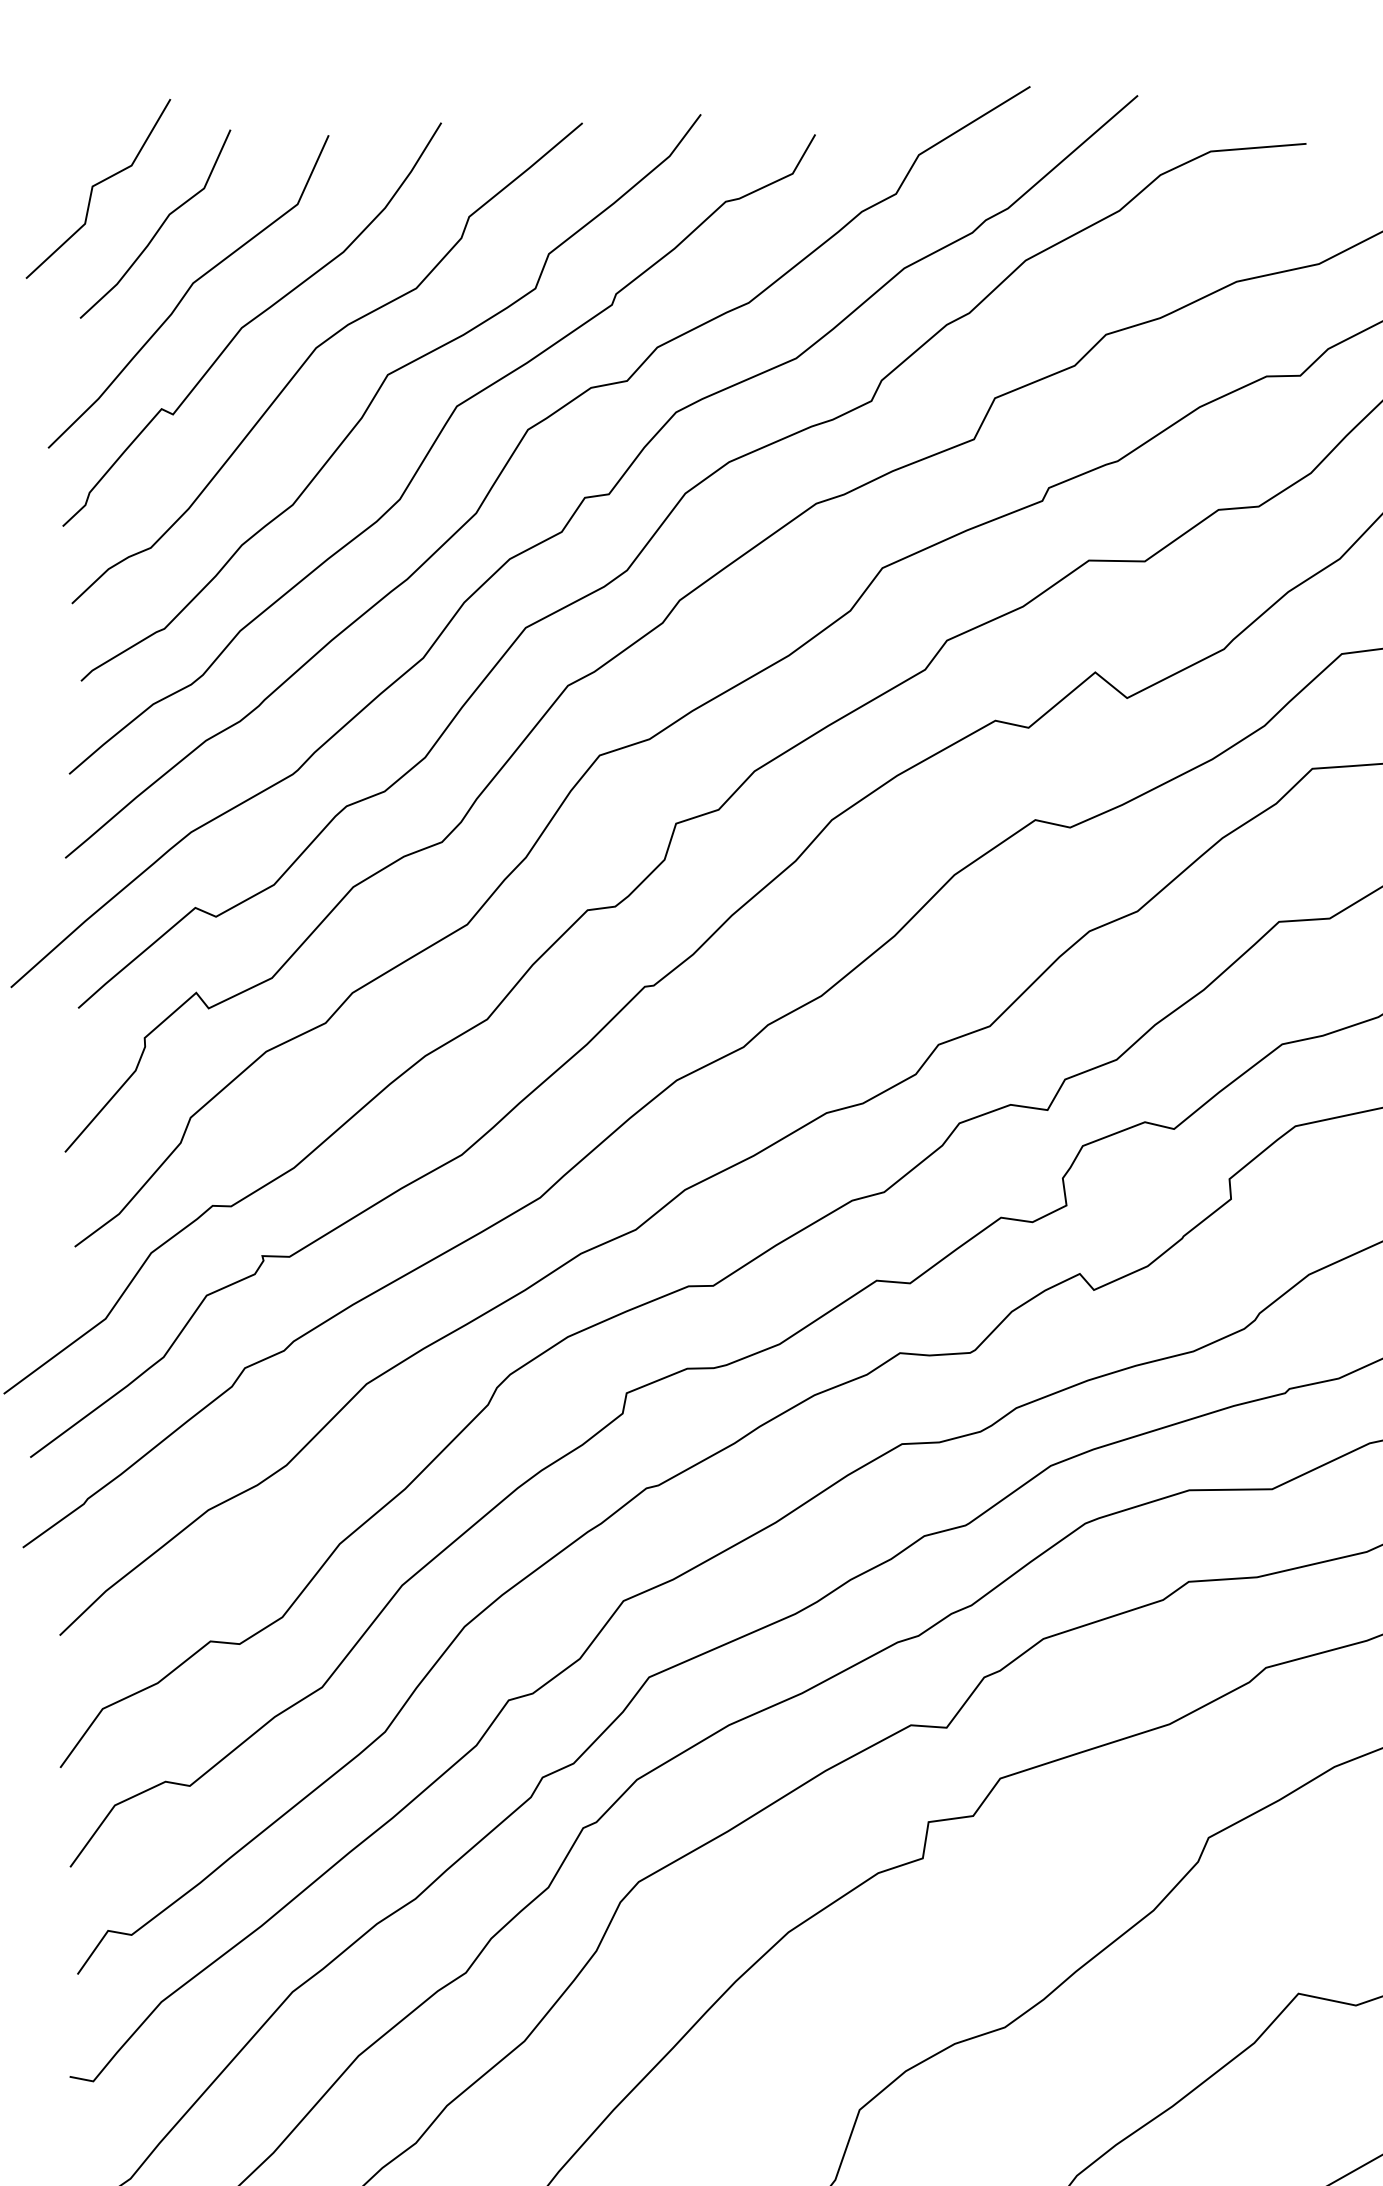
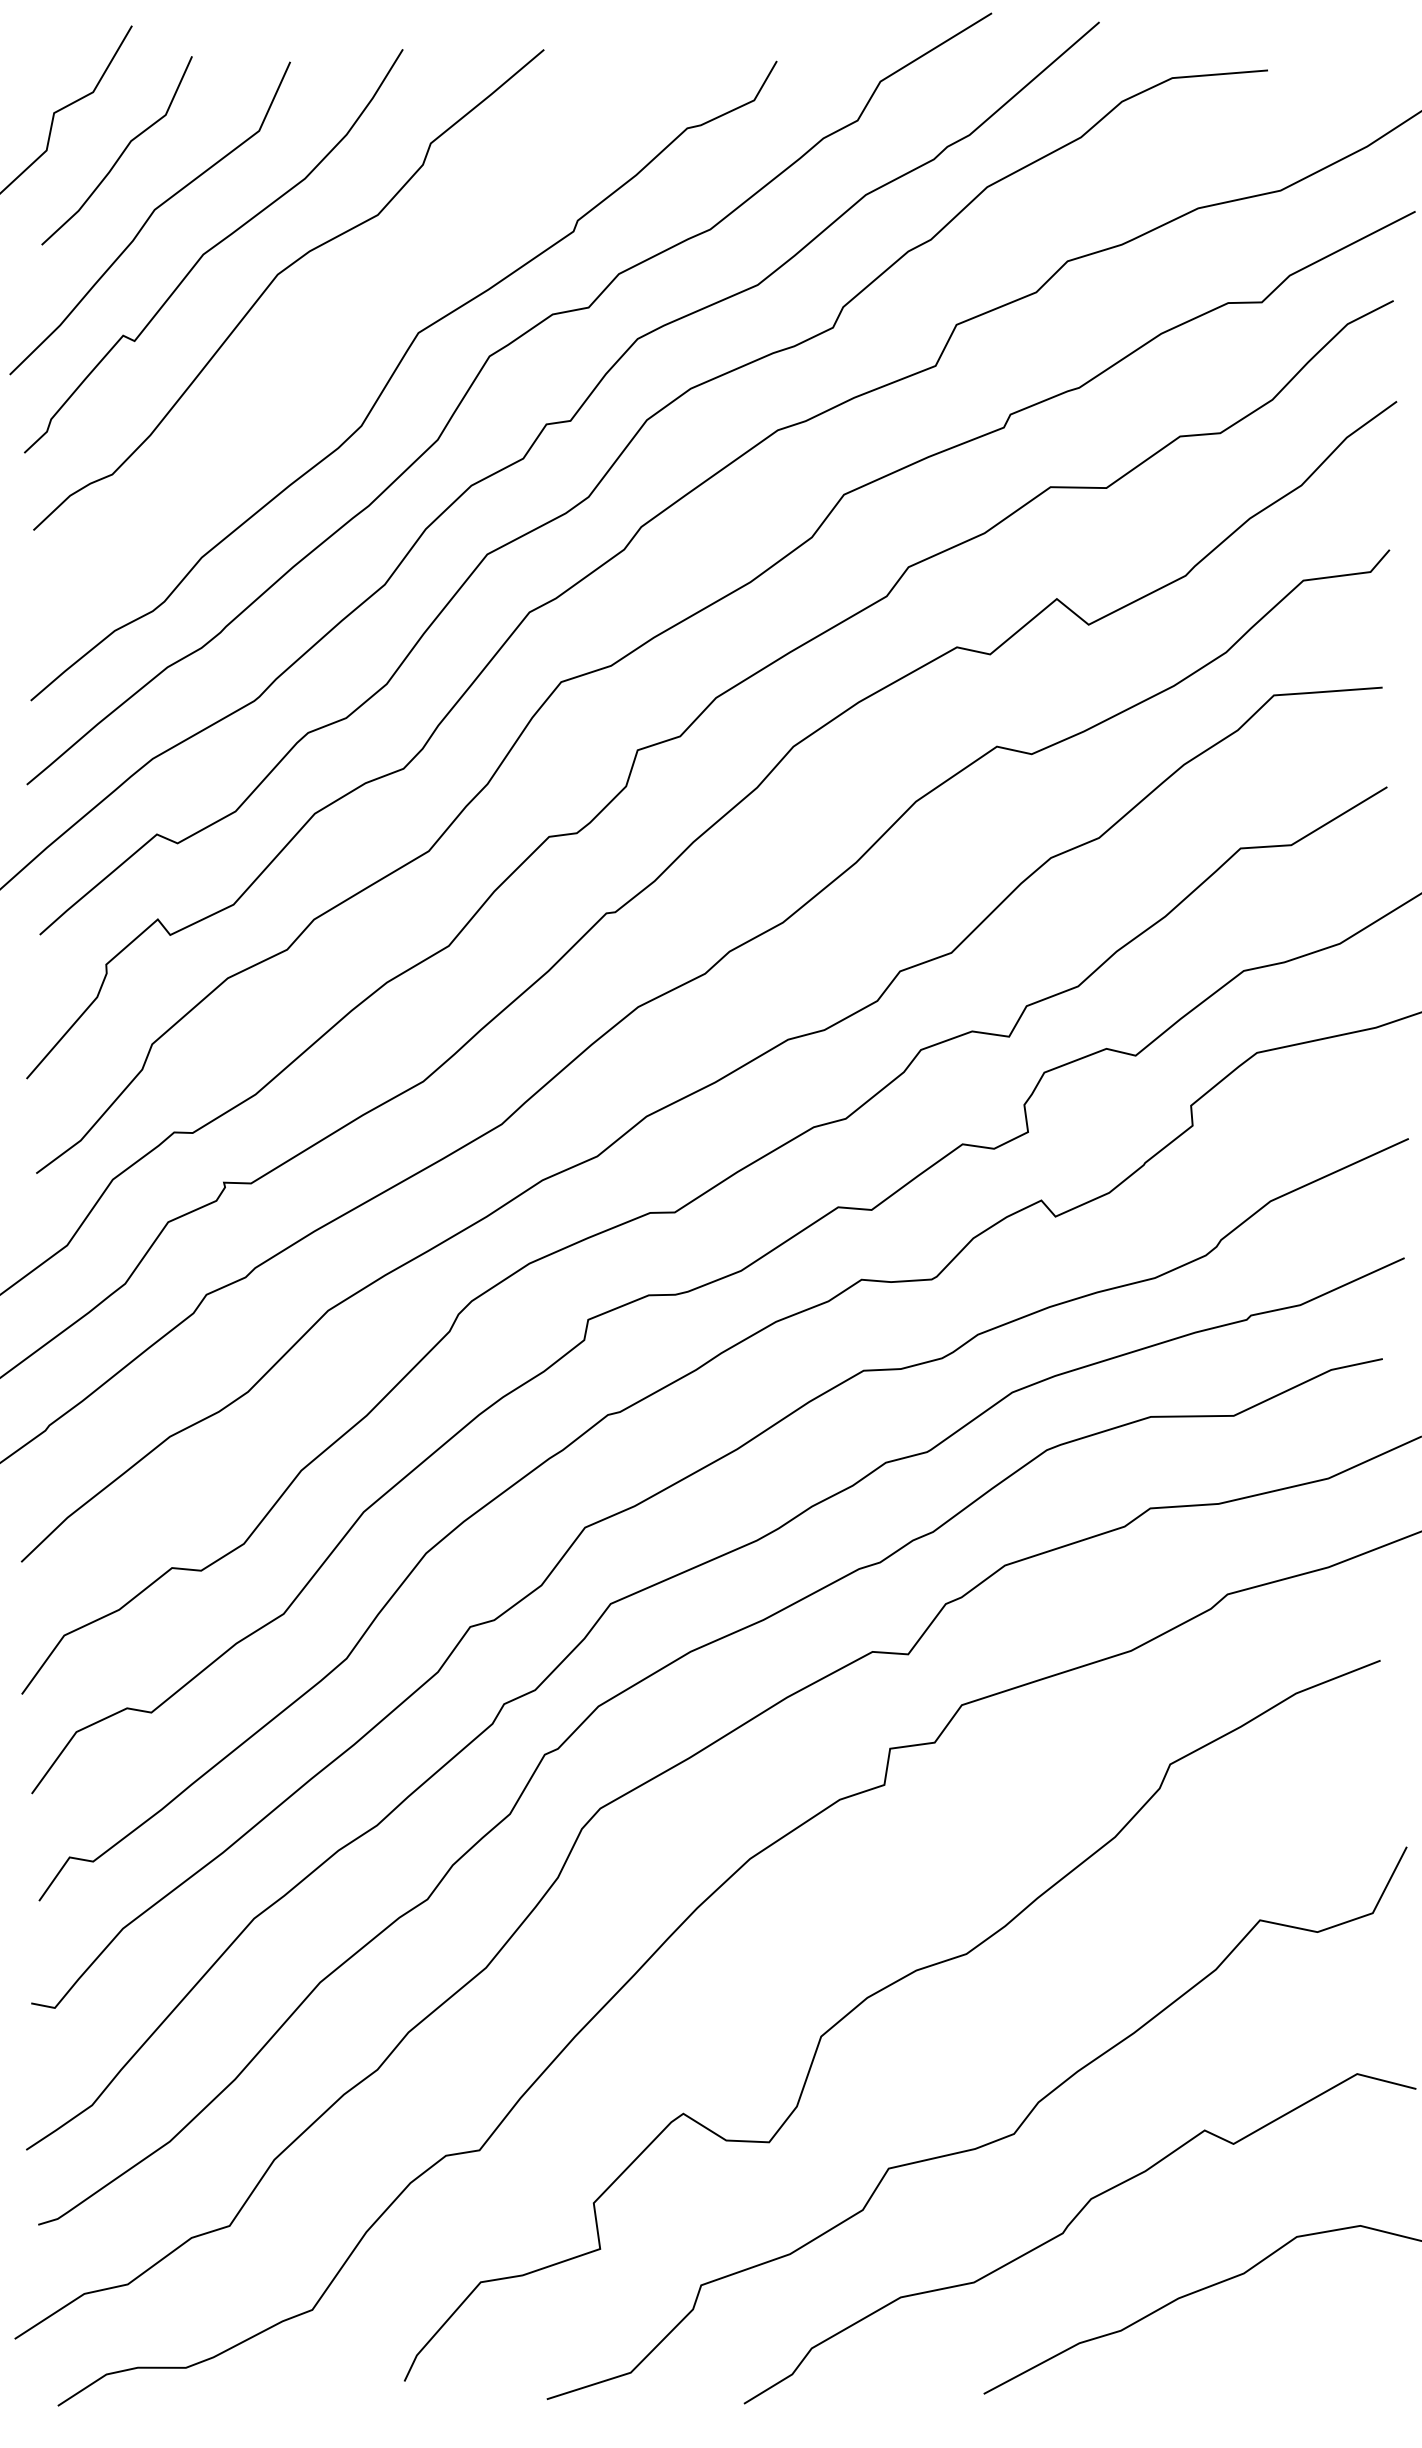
curve: (378, 391) -> (340, 318), removed

